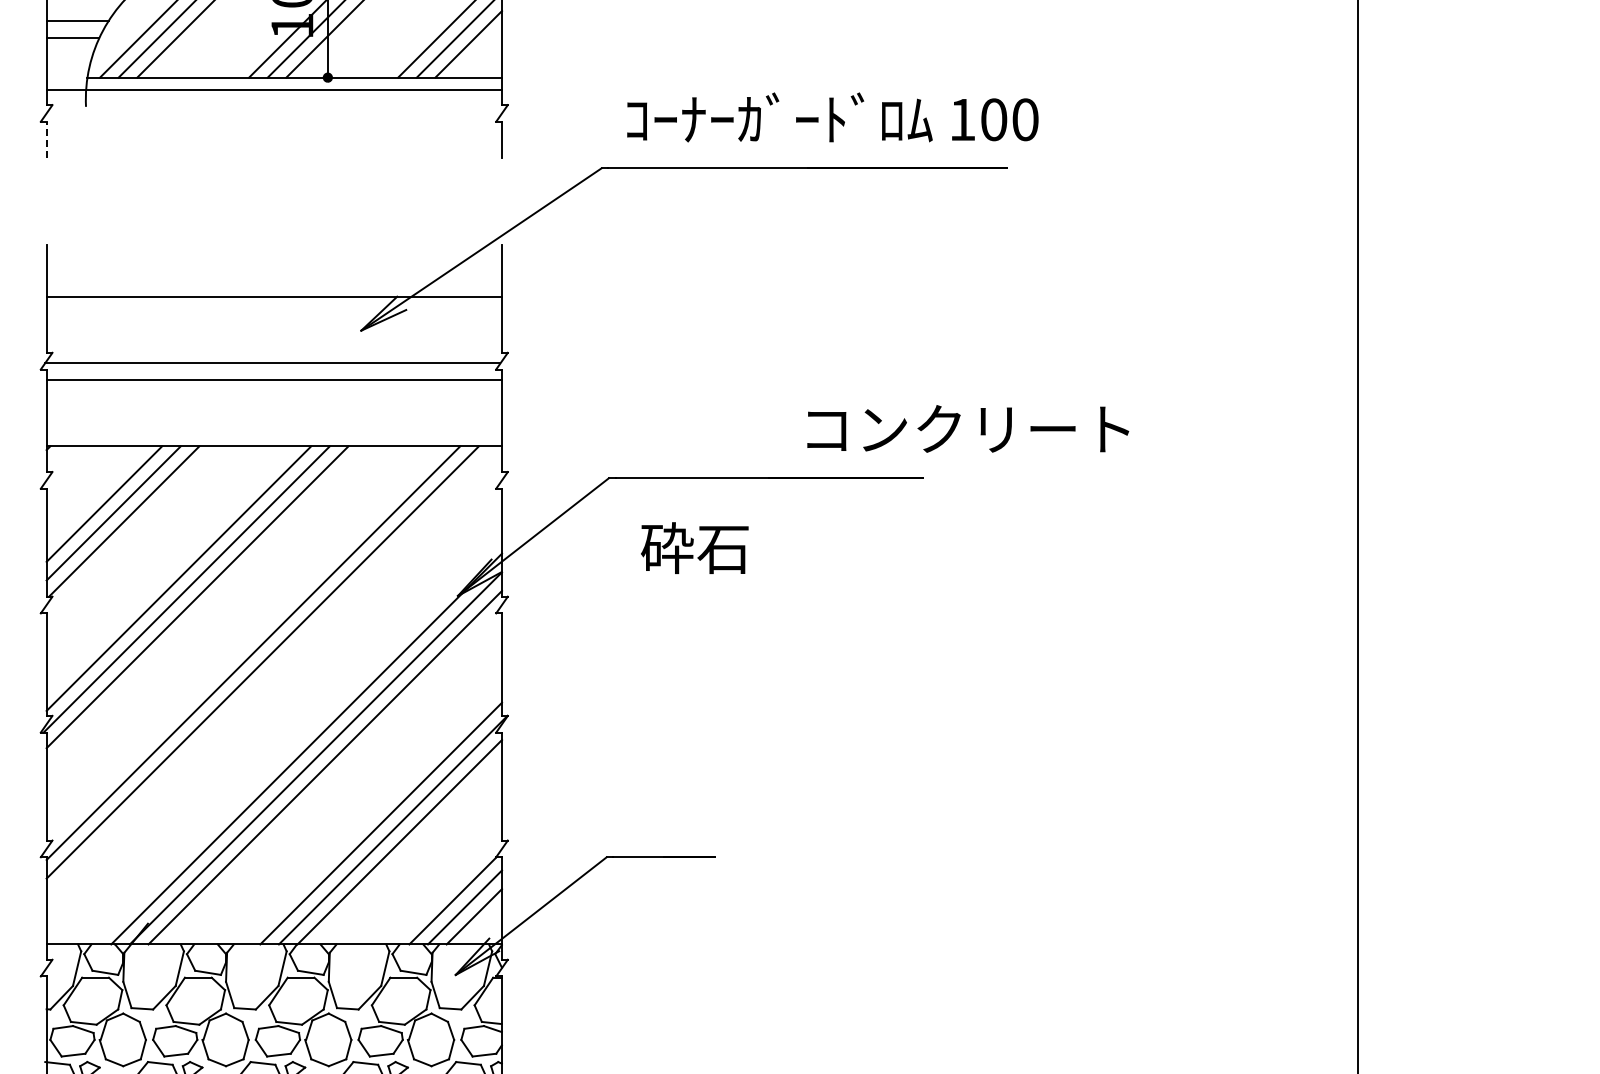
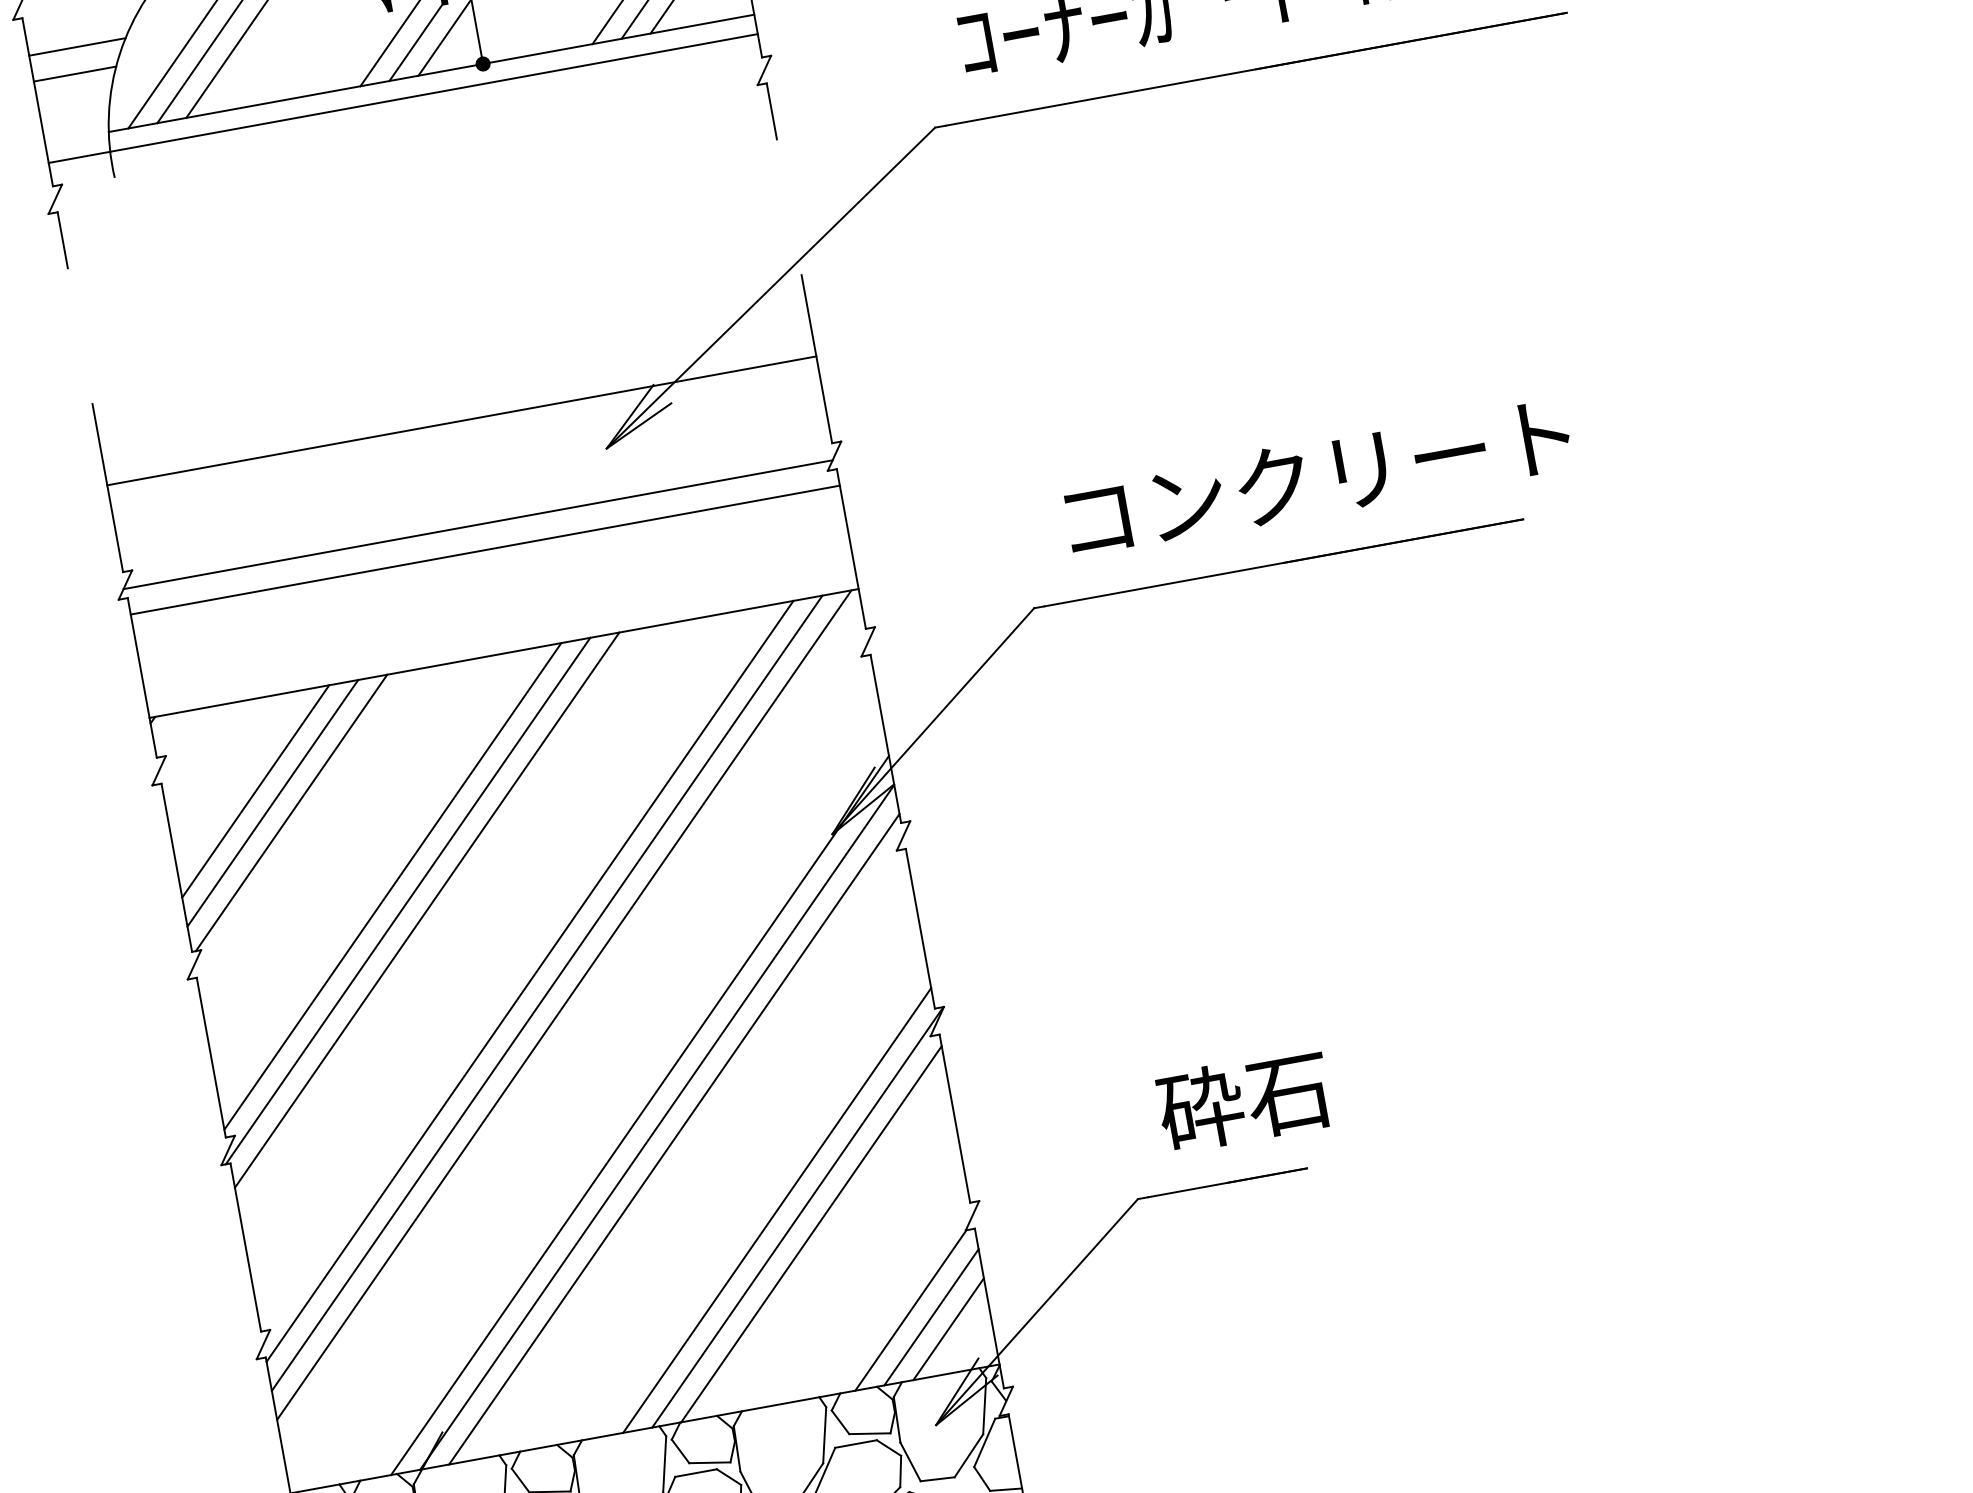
line: (46, 139) -> (62, 239), dashed -> solid
text: (968, 428) -> (1318, 476), moved
text: (694, 547) -> (1243, 1099), moved
line: (271, 671) -> (563, 1004), added

